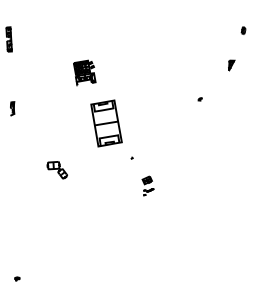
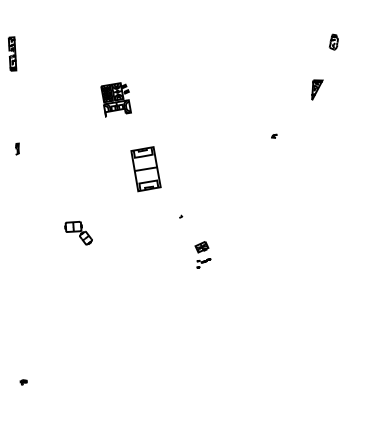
part: (243, 30) -> (333, 41), size x1.6
part: (231, 65) -> (317, 89), size x1.4
part: (12, 108) -> (17, 148), size x0.6
part: (106, 123) -> (145, 169), size x0.7

